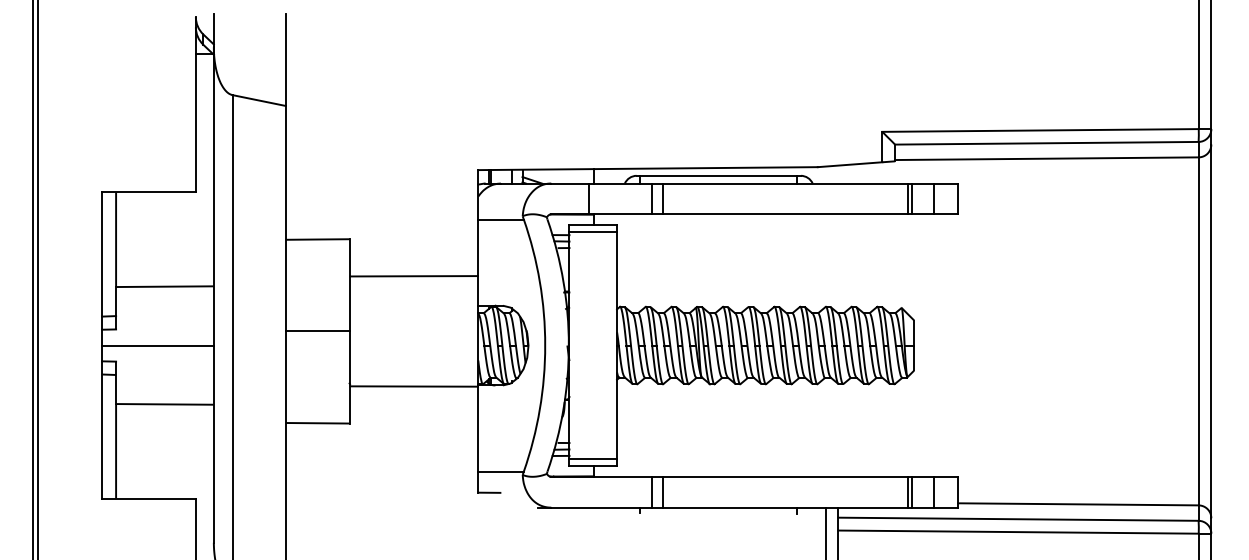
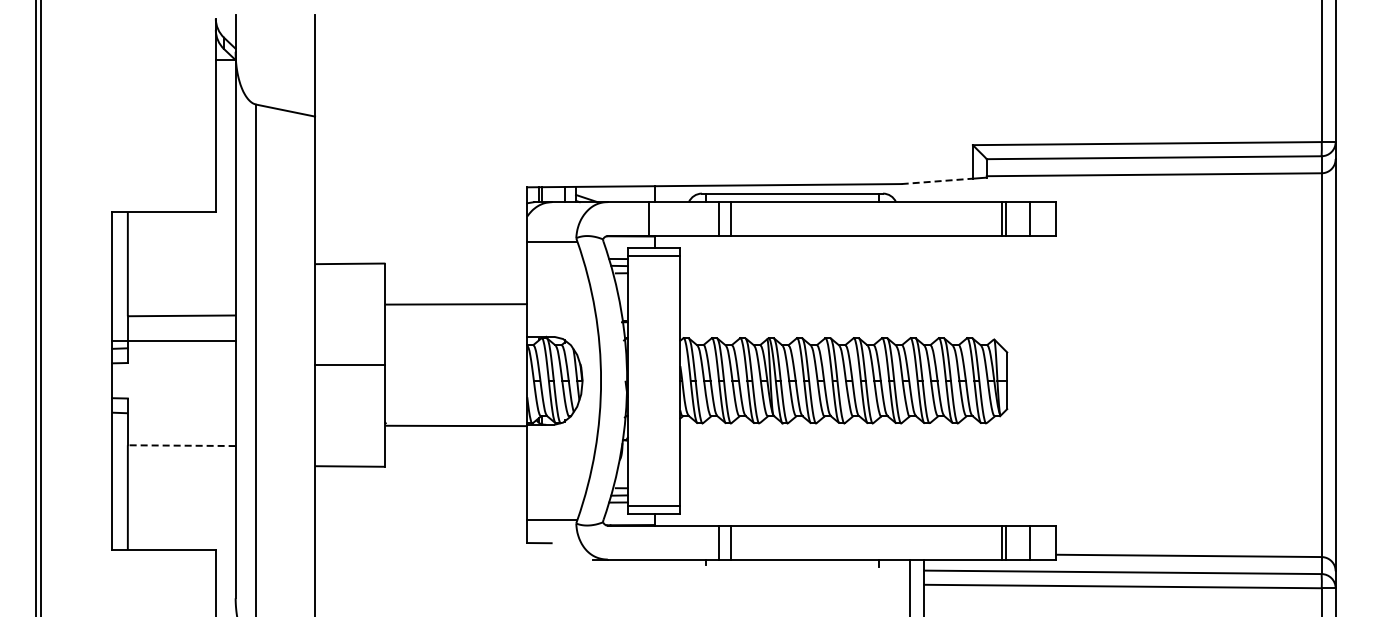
line: (850, 164) -> (937, 181), solid -> dashed
line: (157, 345) -> (173, 340), moved
line: (164, 404) -> (181, 445), solid -> dashed

